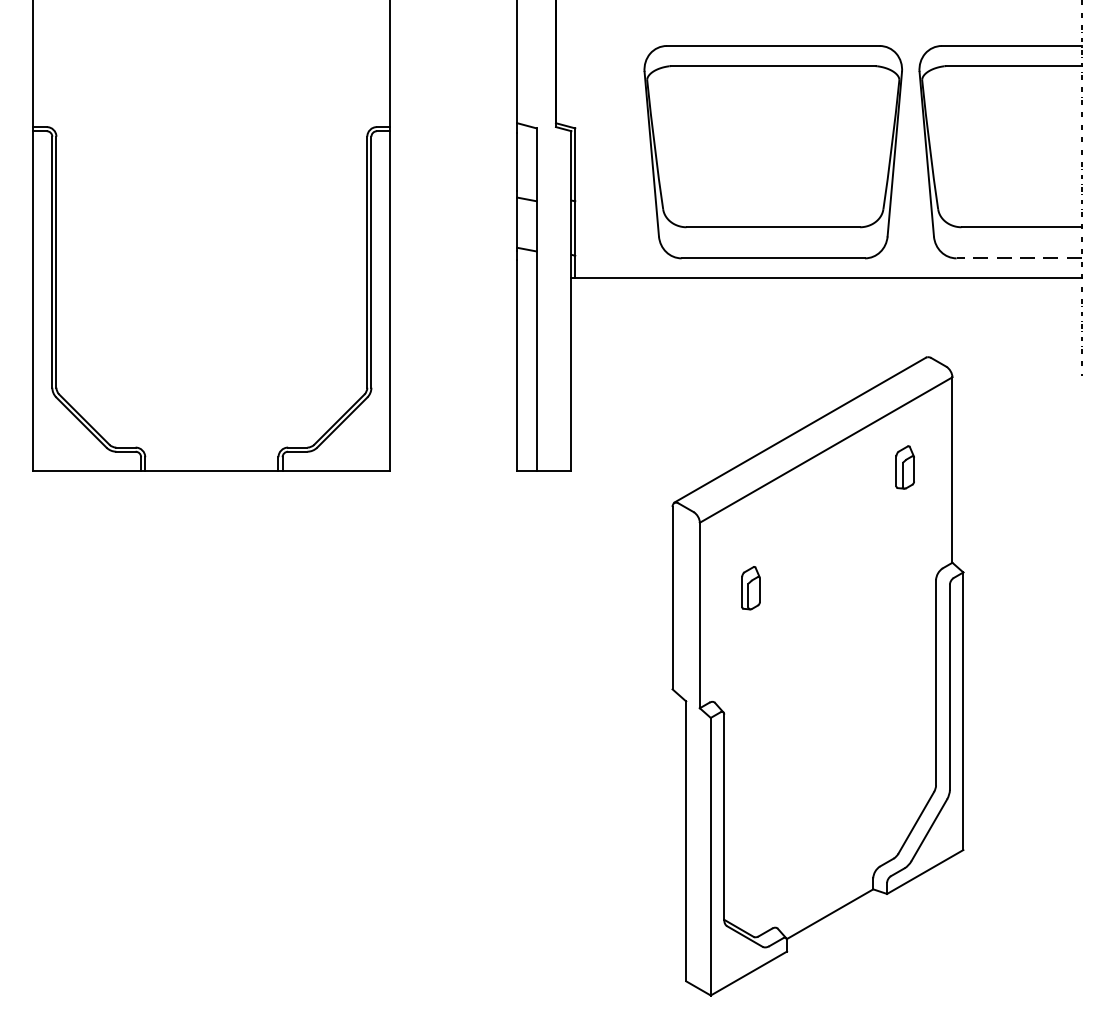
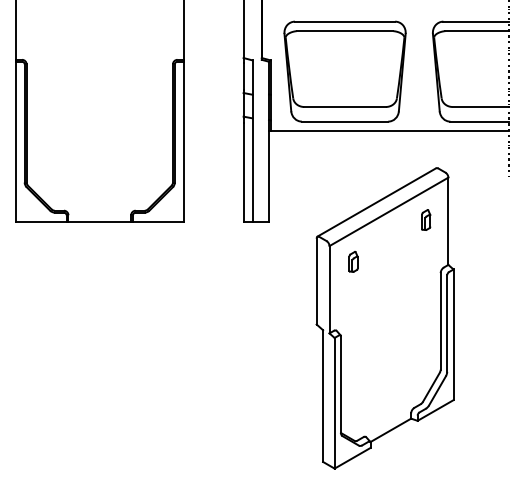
part: (772, 151) -> (344, 71), moved
line: (1018, 258) -> (479, 121), dashed -> solid
part: (750, 587) -> (353, 261), moved

